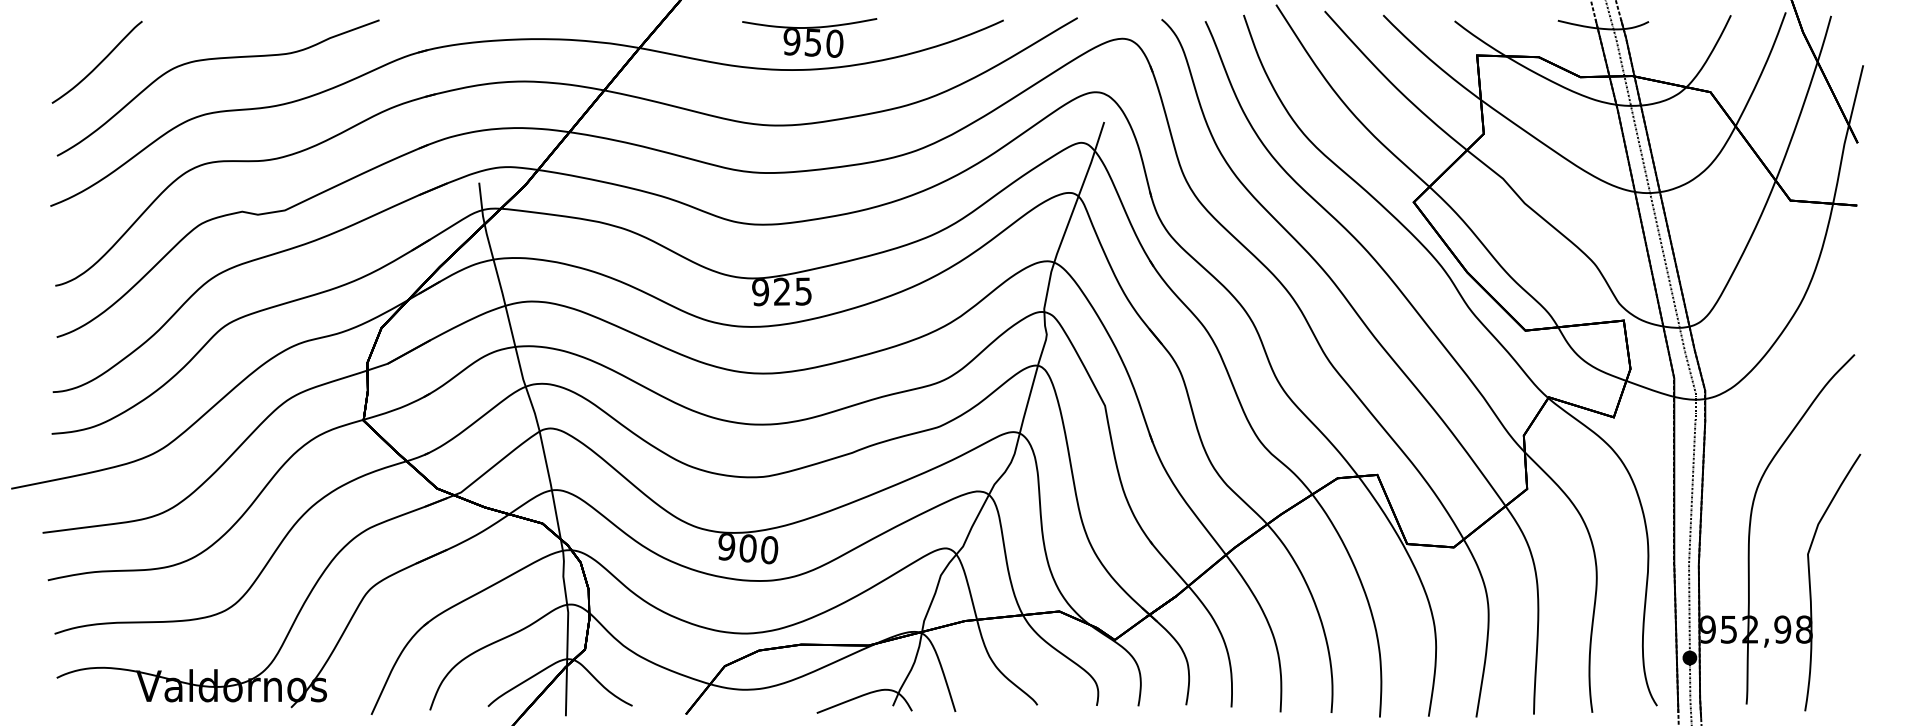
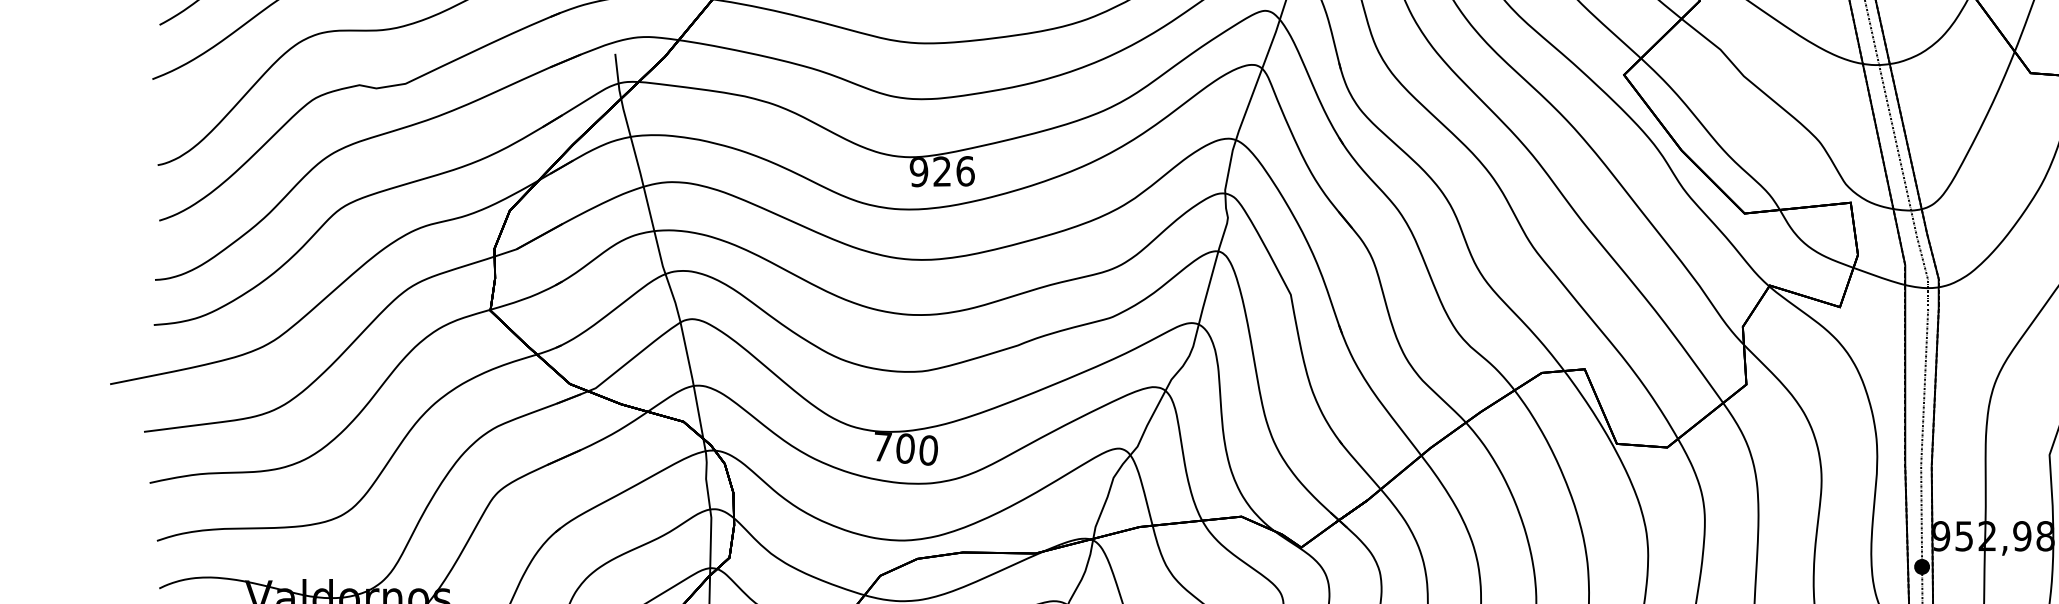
text: (803, 291) -> (965, 171), 925 -> 926
text: (726, 546) -> (882, 446), 900 -> 700

